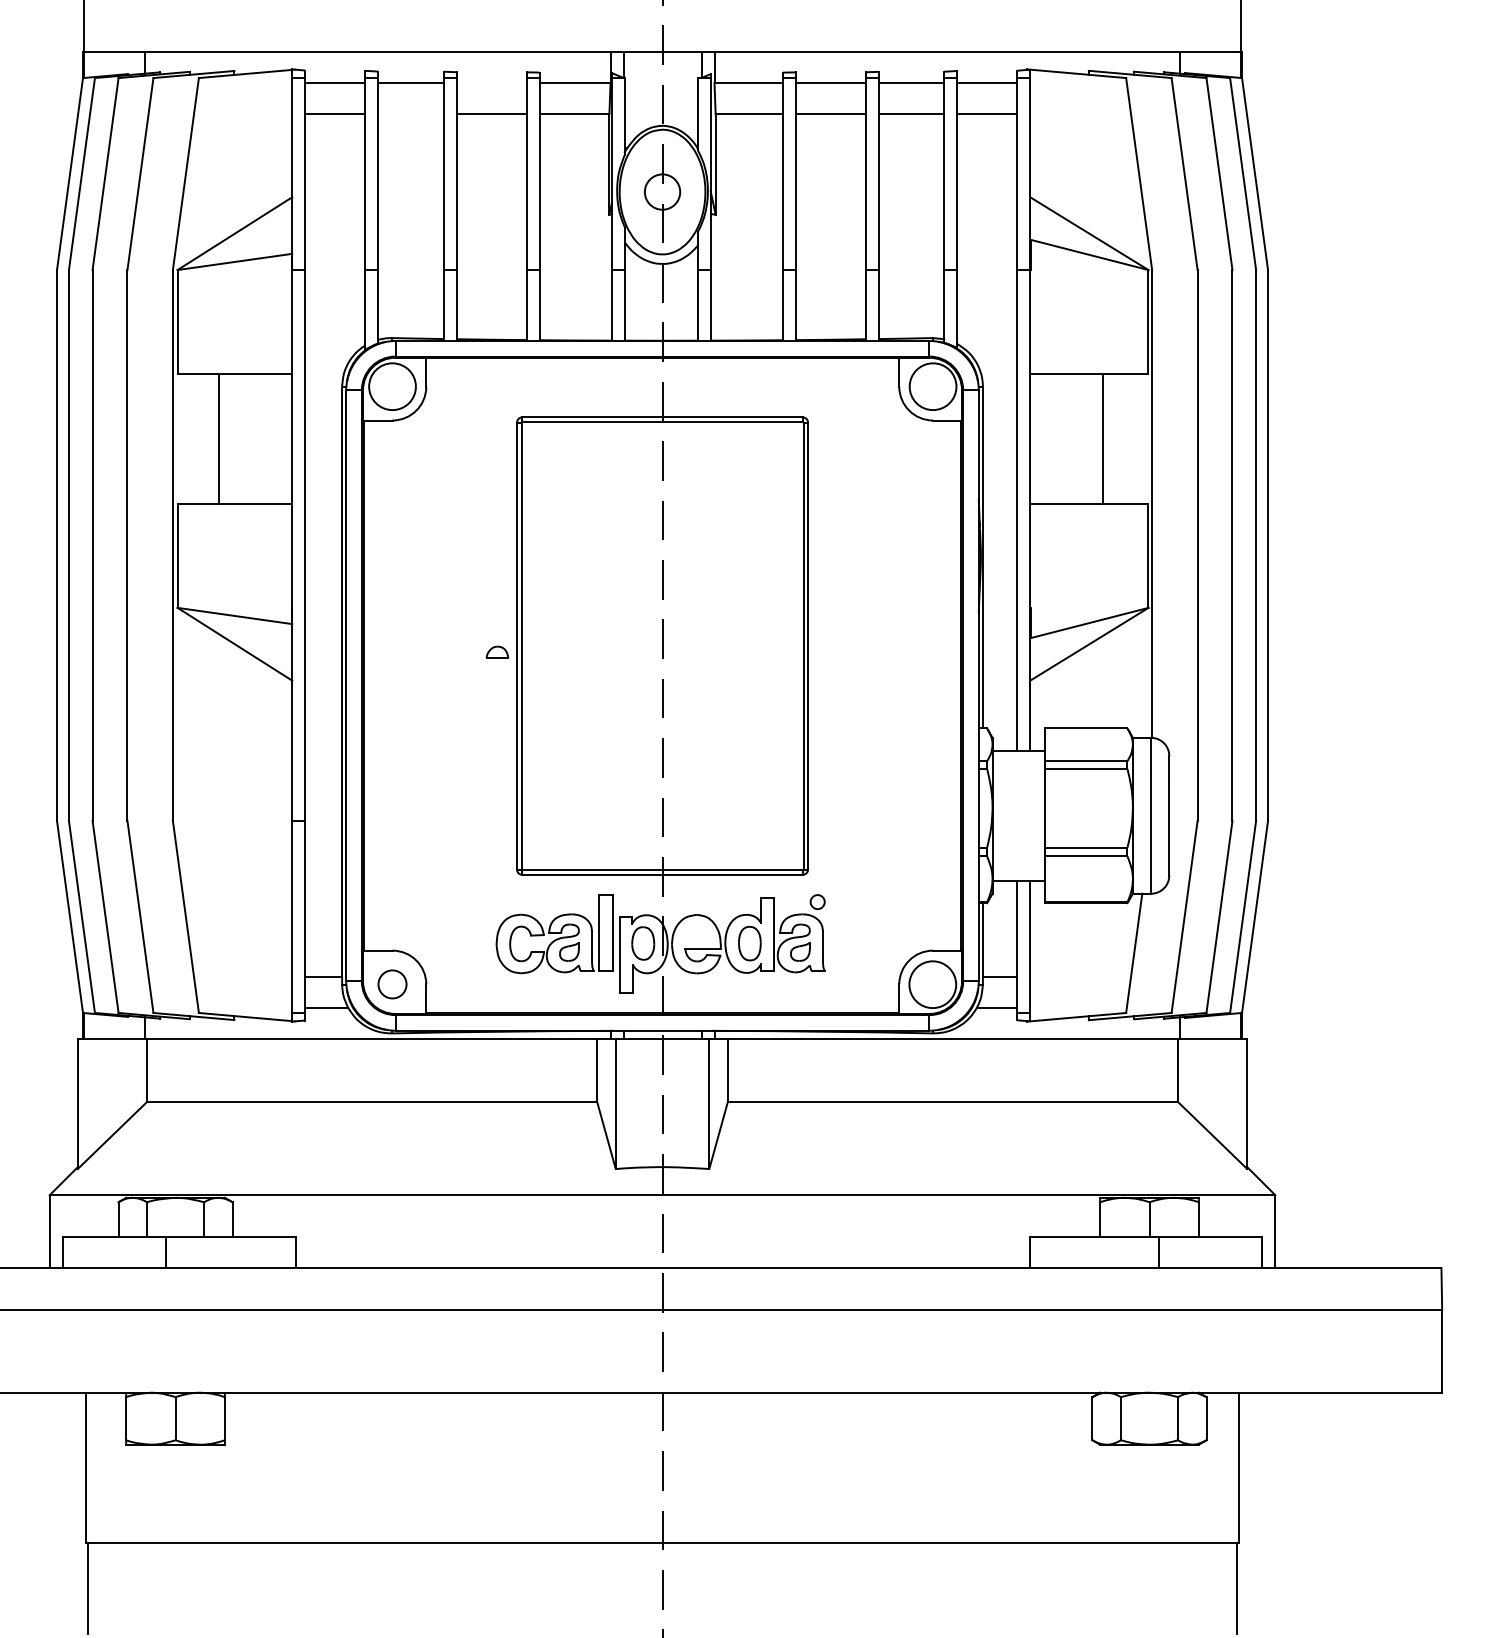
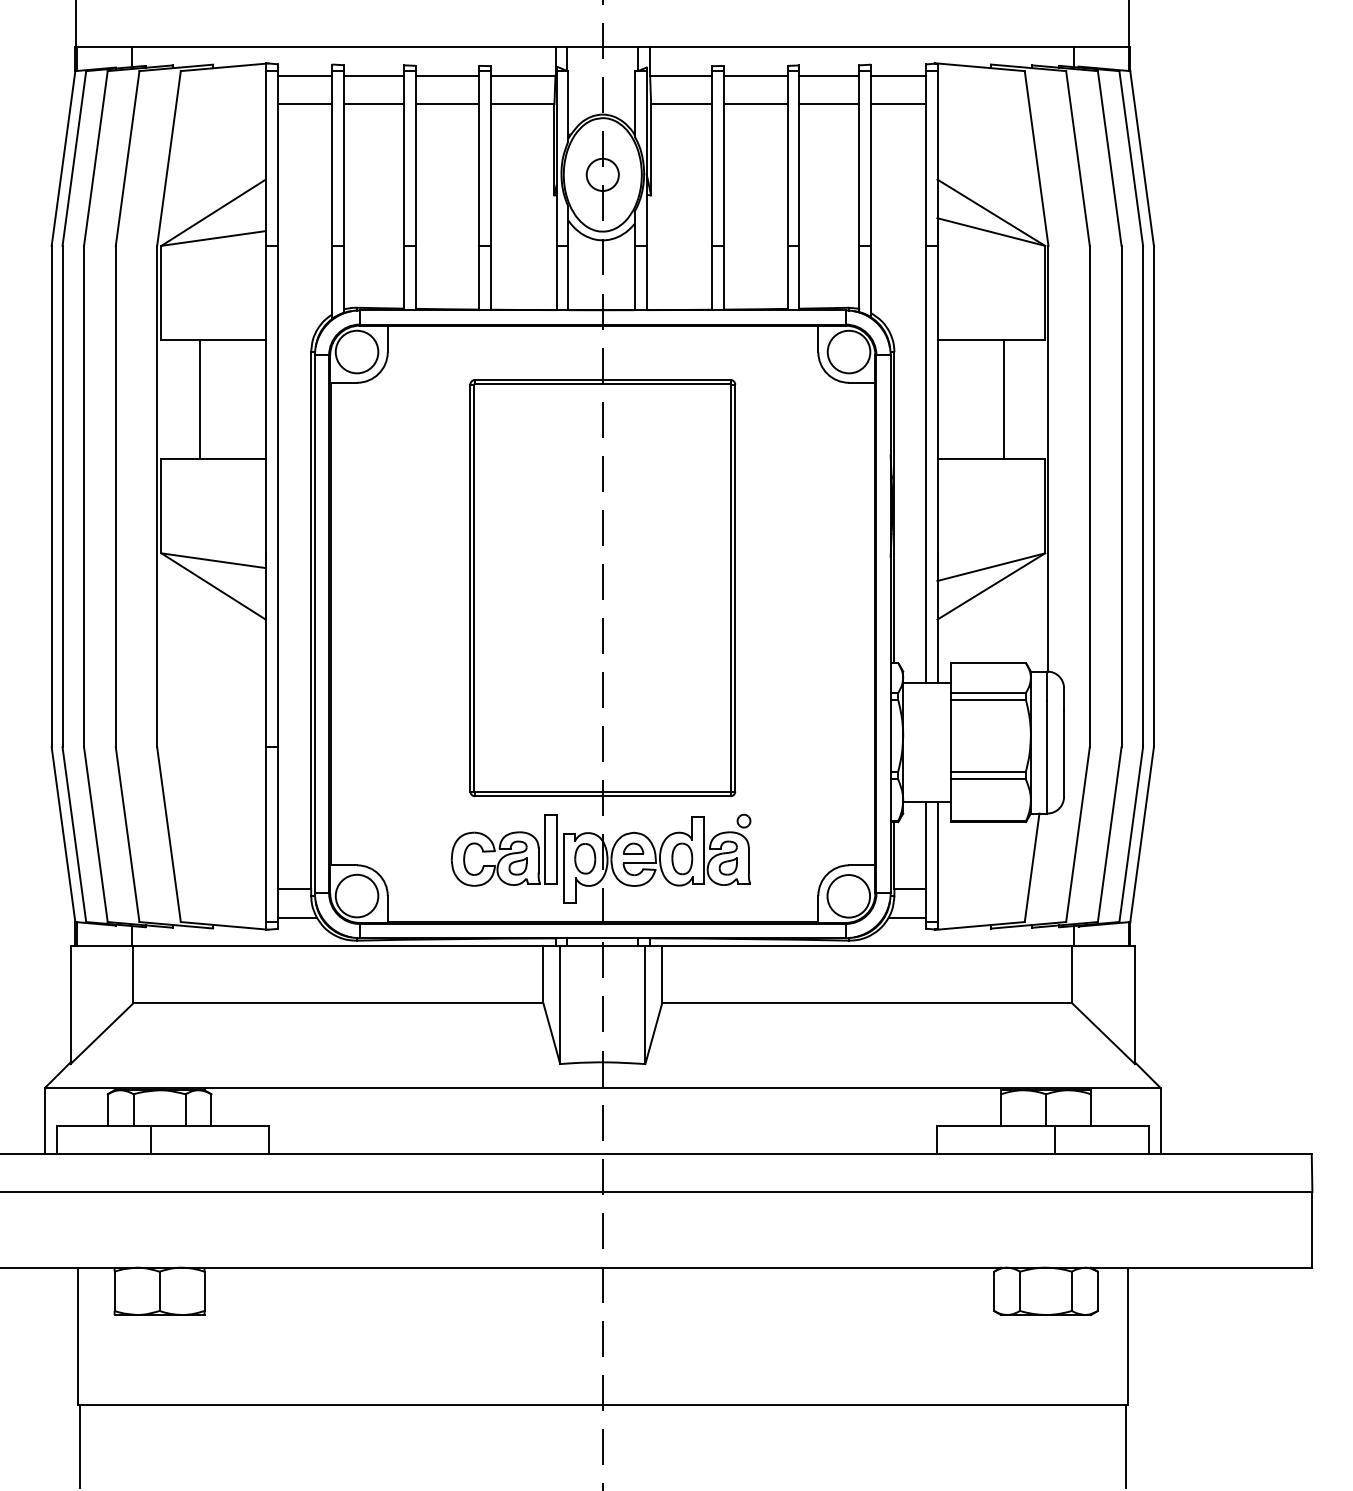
line: (491, 82) -> (447, 75), added
line: (410, 113) -> (373, 103), added
part: (497, 651) -> (633, 848), moved
circle: (391, 983) -> (356, 895), size x1.67

